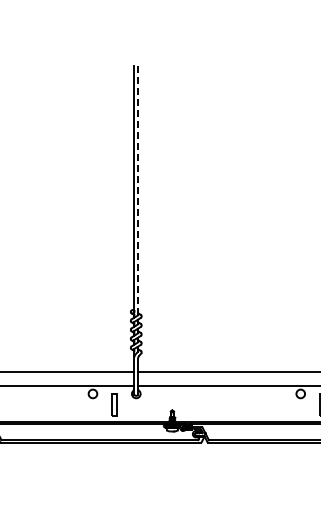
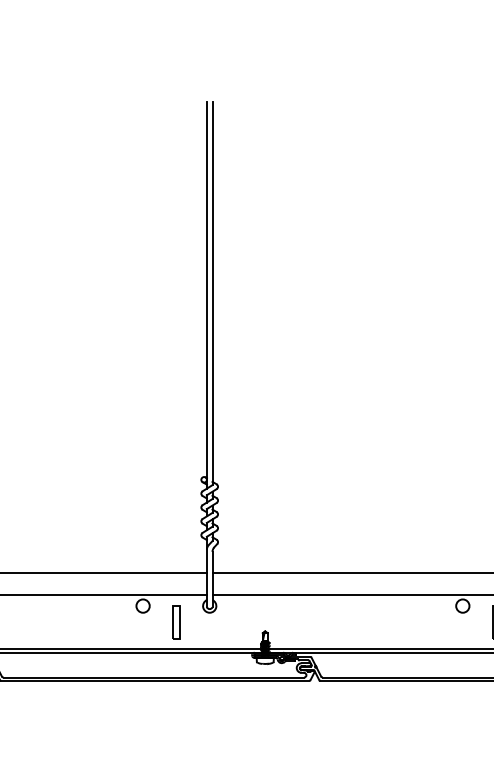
line: (138, 190) -> (213, 293), dashed -> solid

